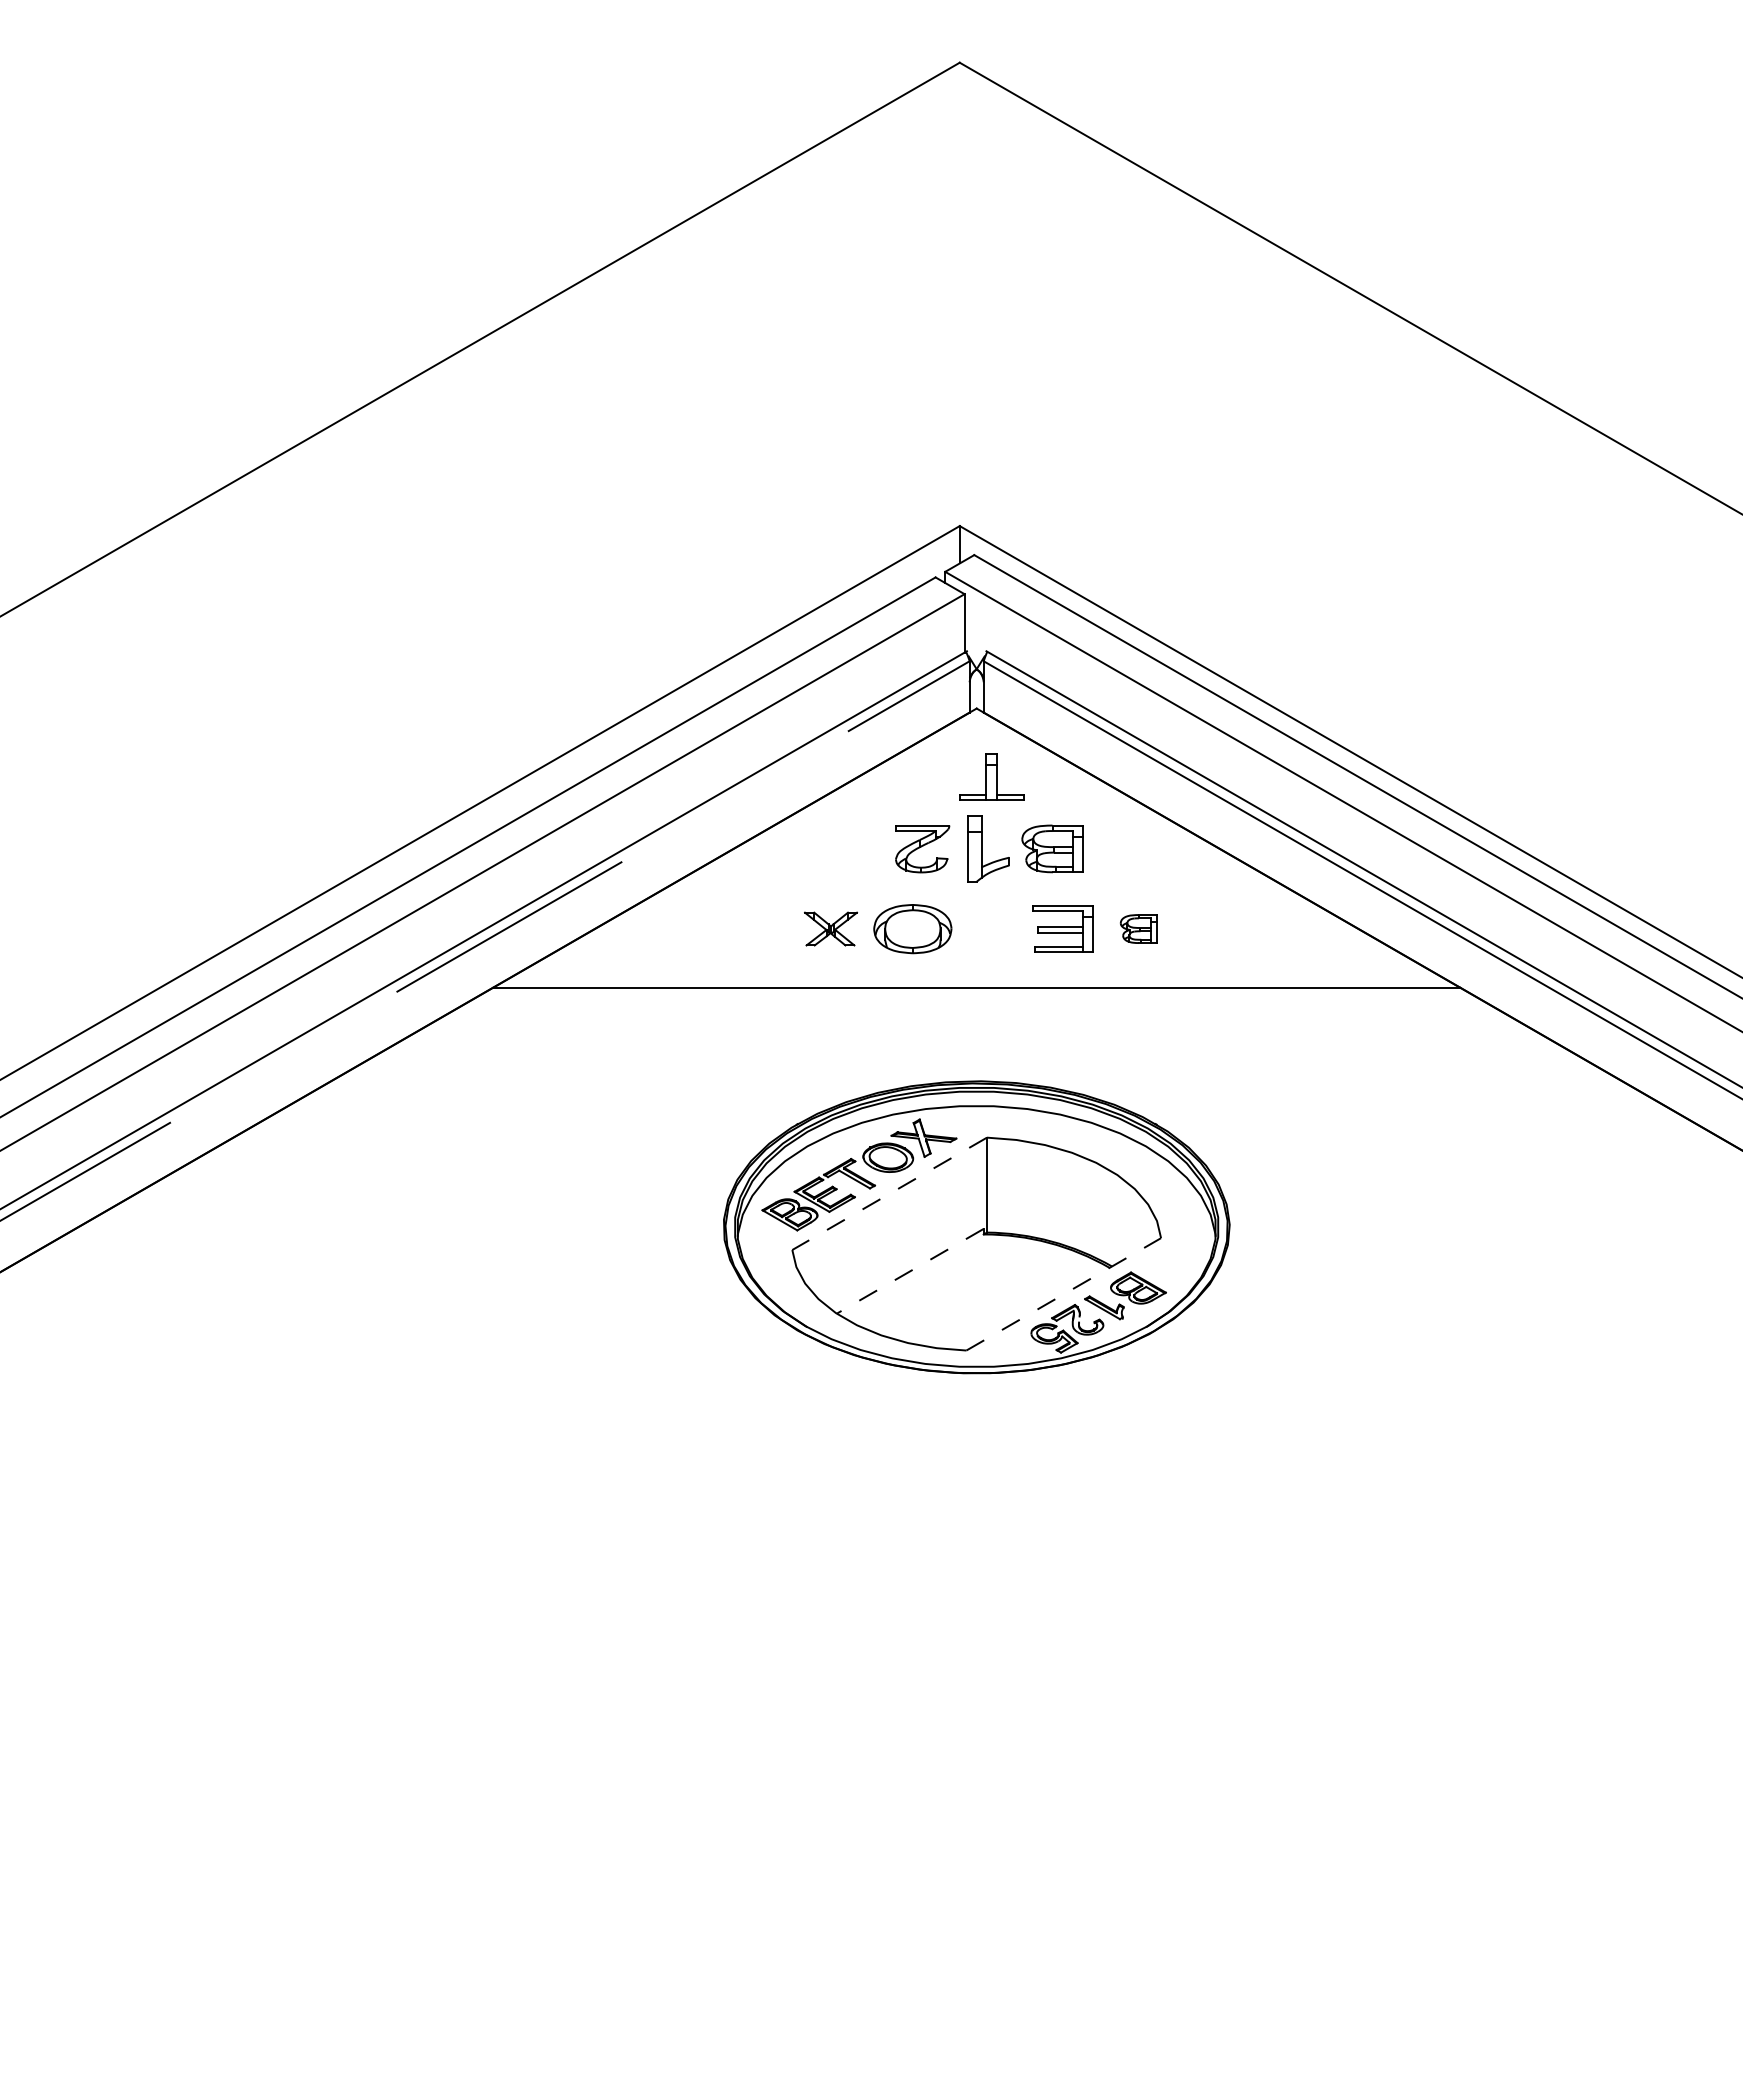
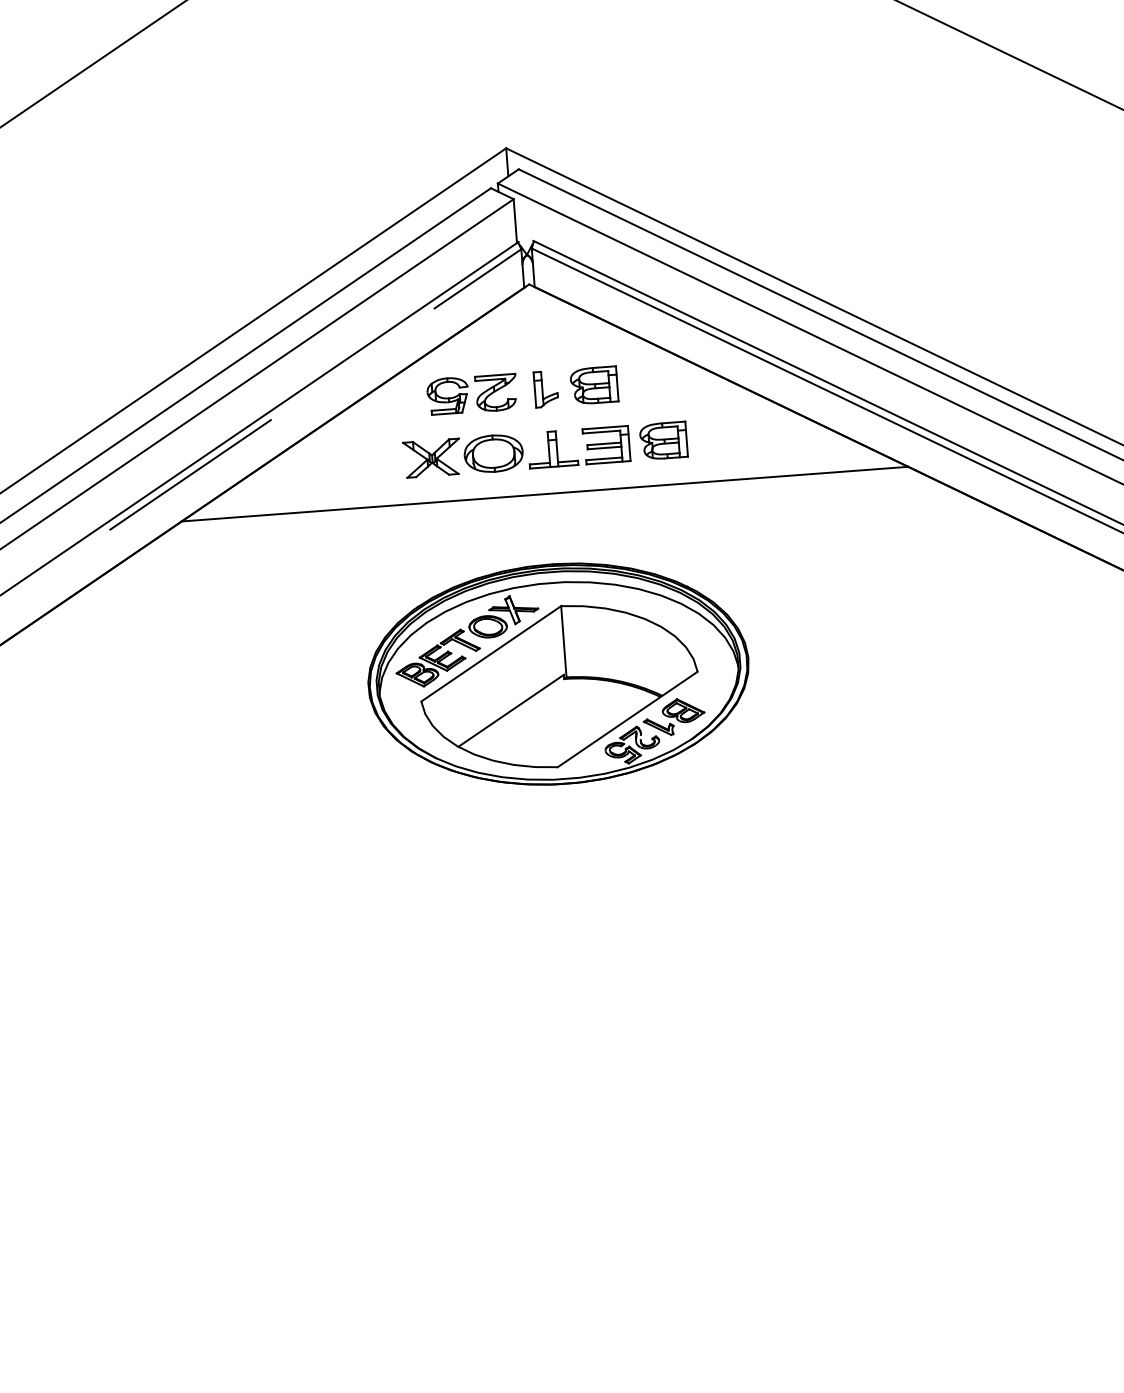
part: (991, 776) -> (552, 448), moved
part: (857, 847) -> (447, 395), added
part: (988, 848) -> (546, 388), size x0.71
part: (830, 928) -> (431, 457), size x1.43
part: (1138, 928) -> (663, 440), size x1.67
line: (889, 1194) -> (491, 654), dashed -> solid
line: (910, 1271) -> (511, 710), dashed -> solid
line: (1064, 1294) -> (628, 719), dashed -> solid

